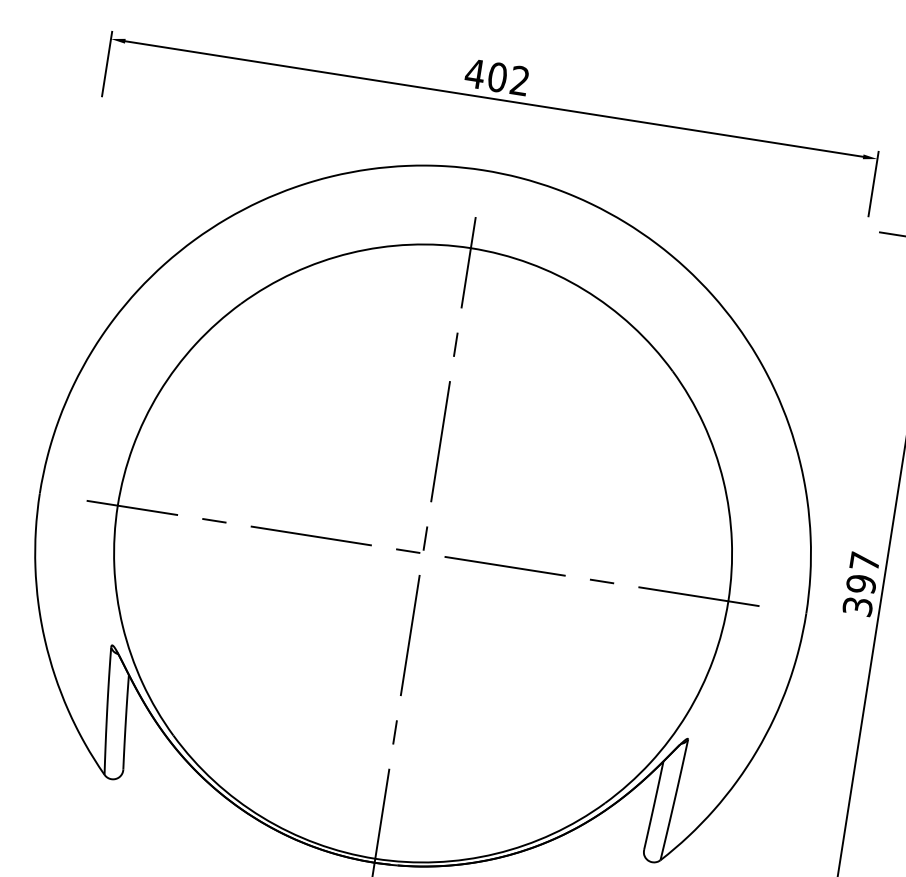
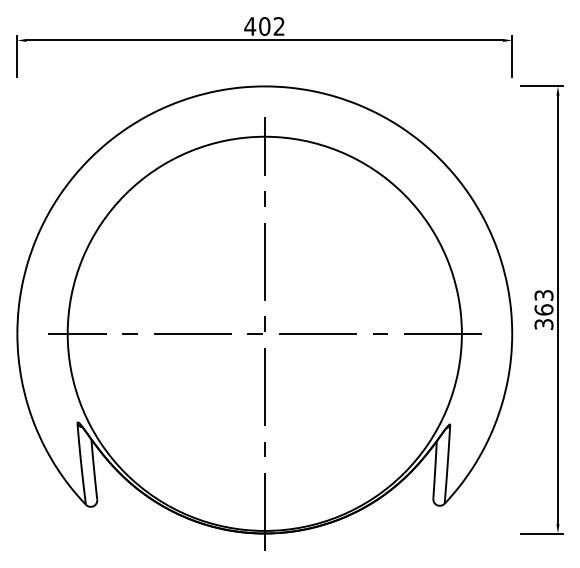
text: (862, 572) -> (543, 302), 397 -> 363

